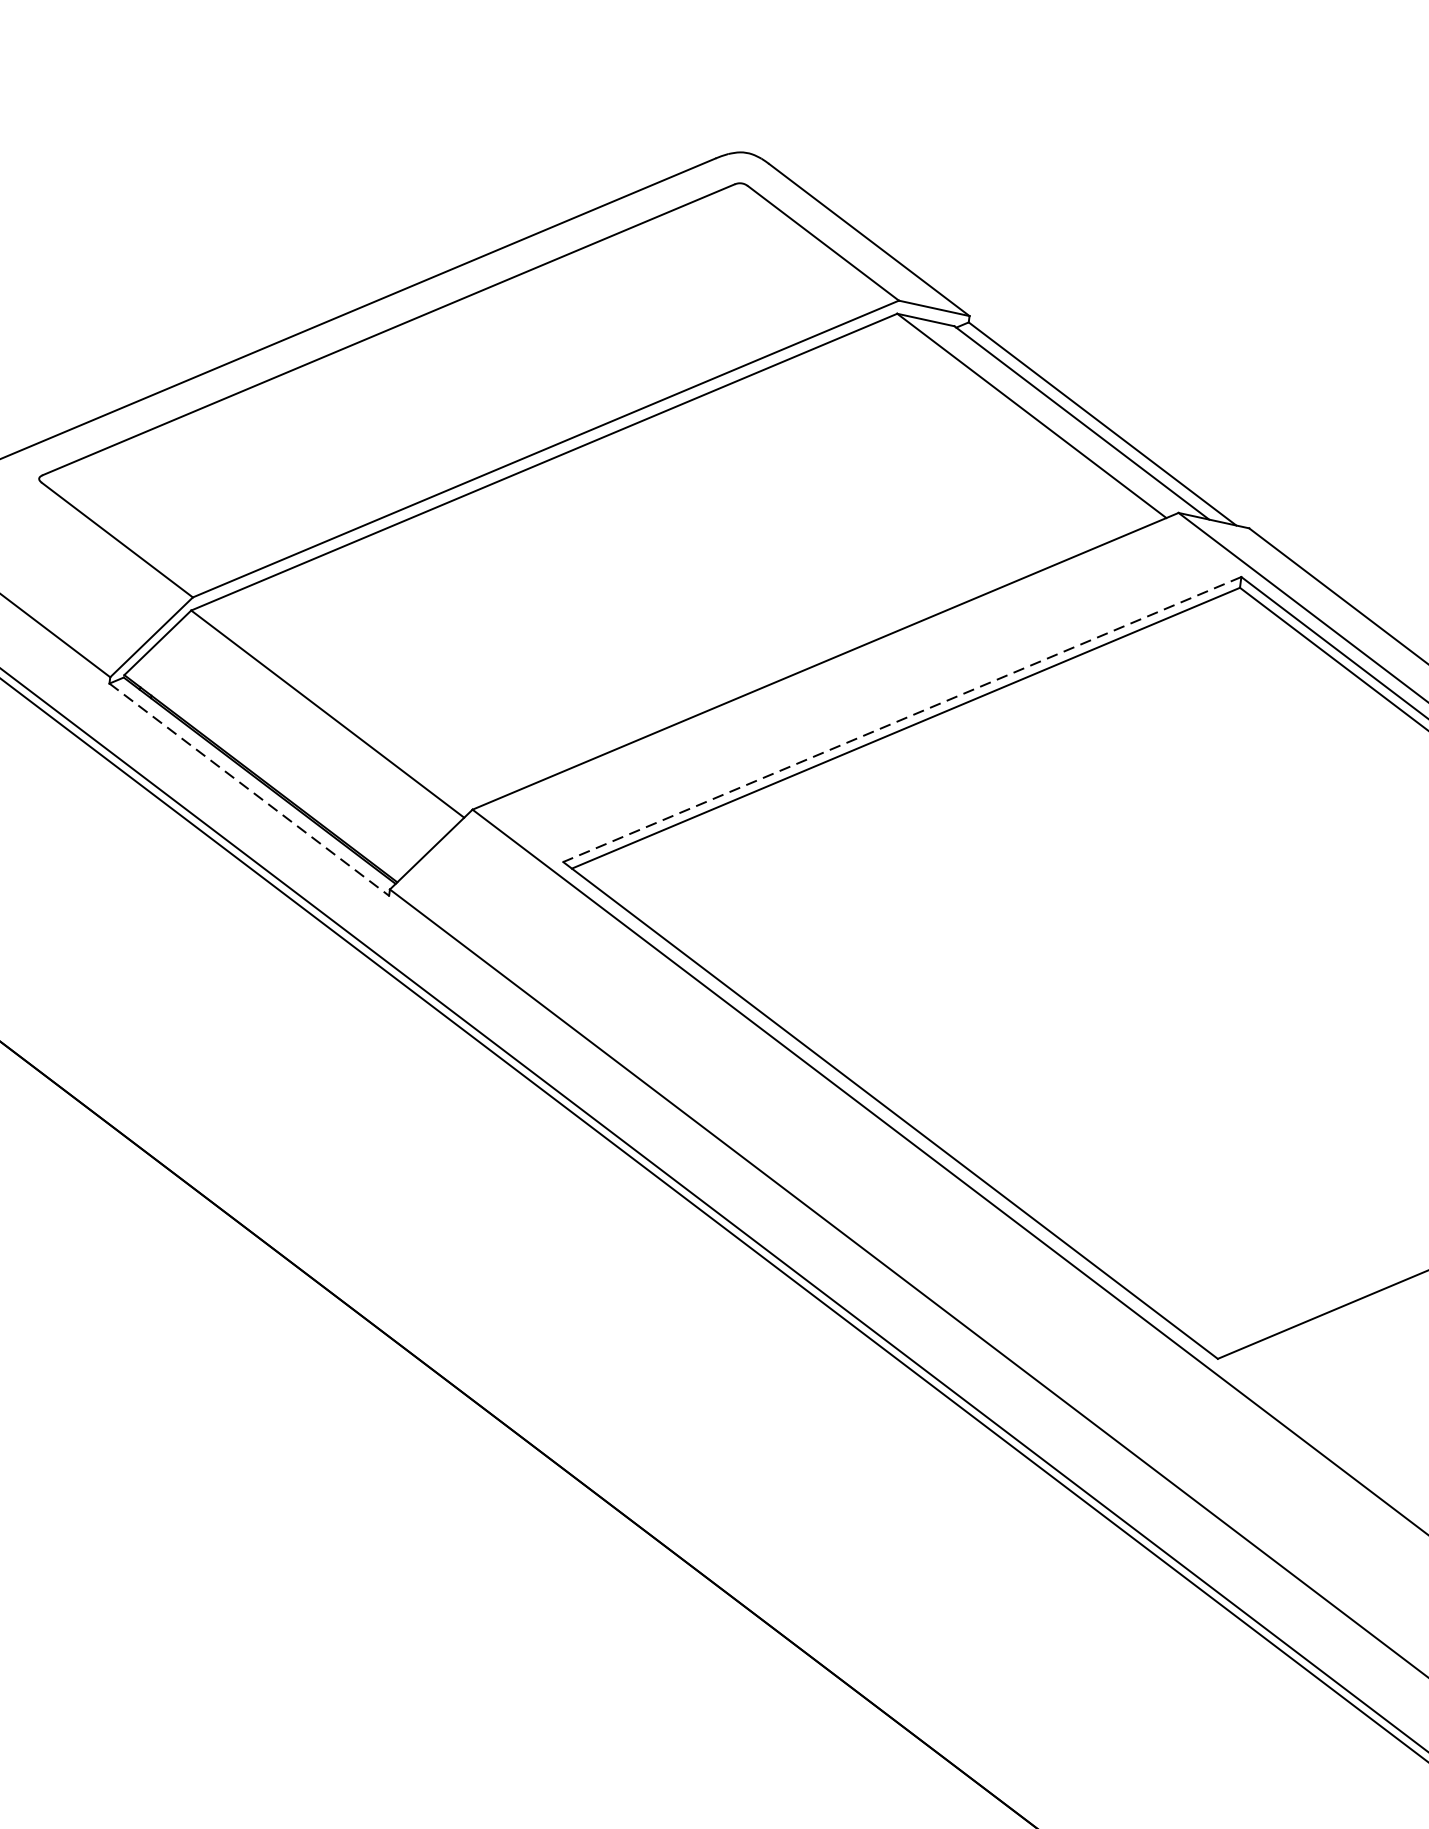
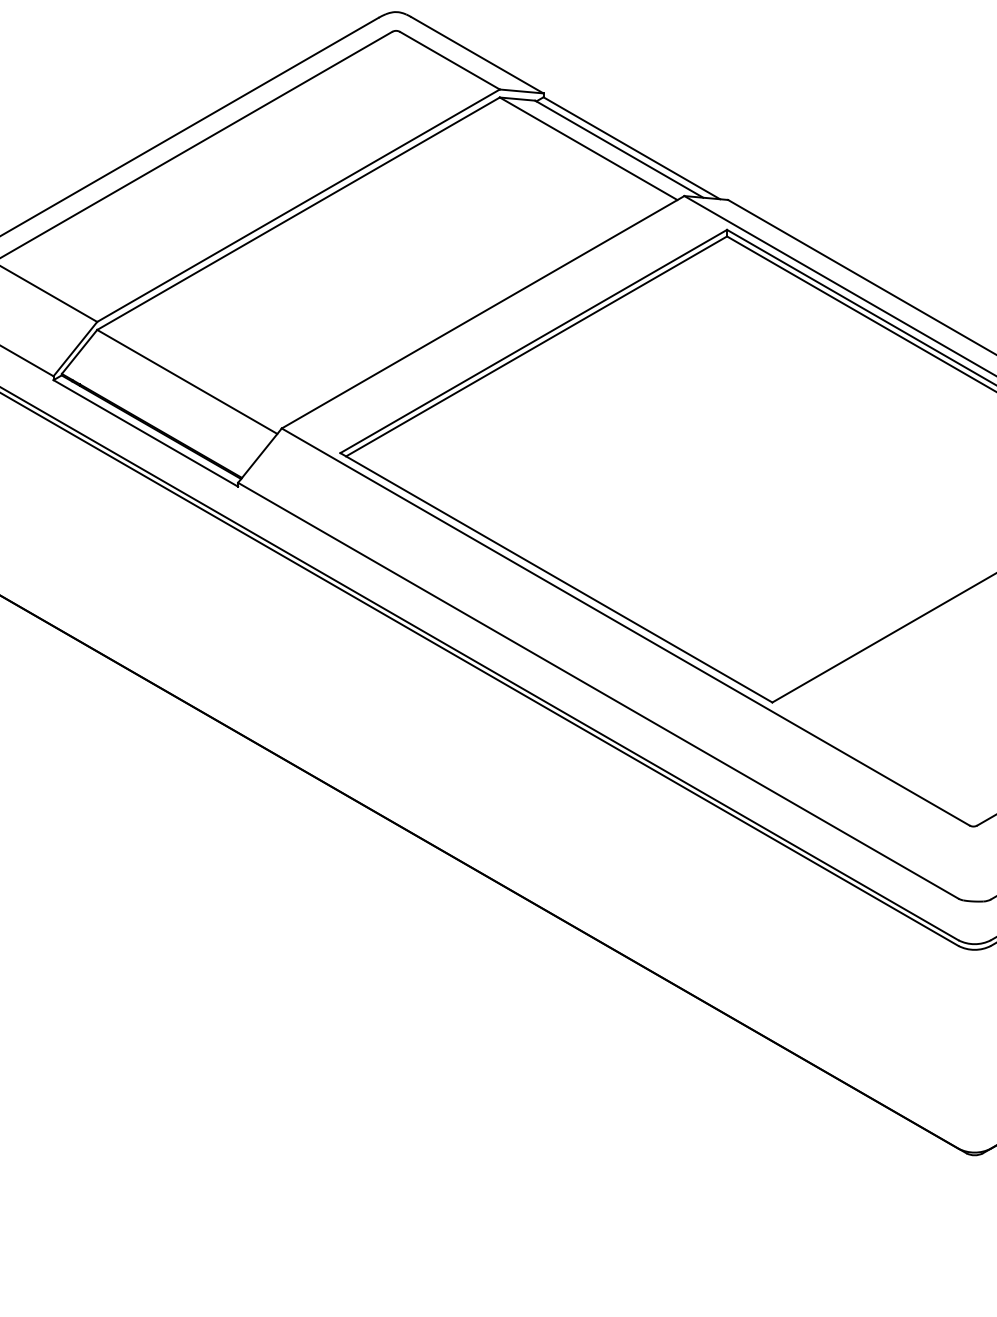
line: (901, 719) -> (533, 341), dashed -> solid
line: (248, 789) -> (145, 433), dashed -> solid

